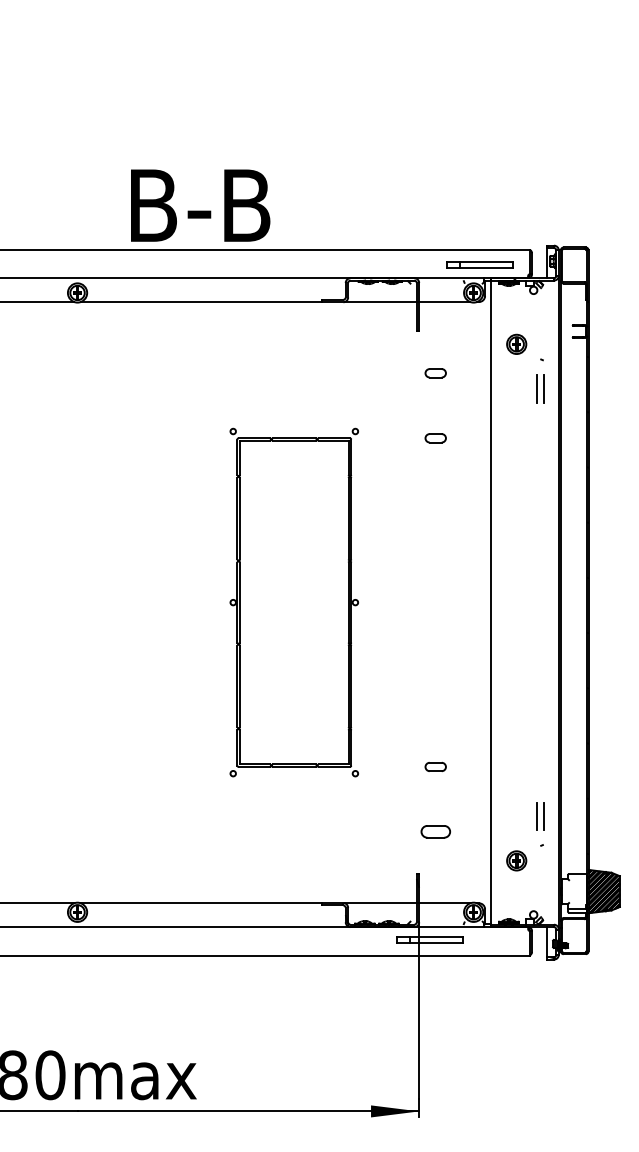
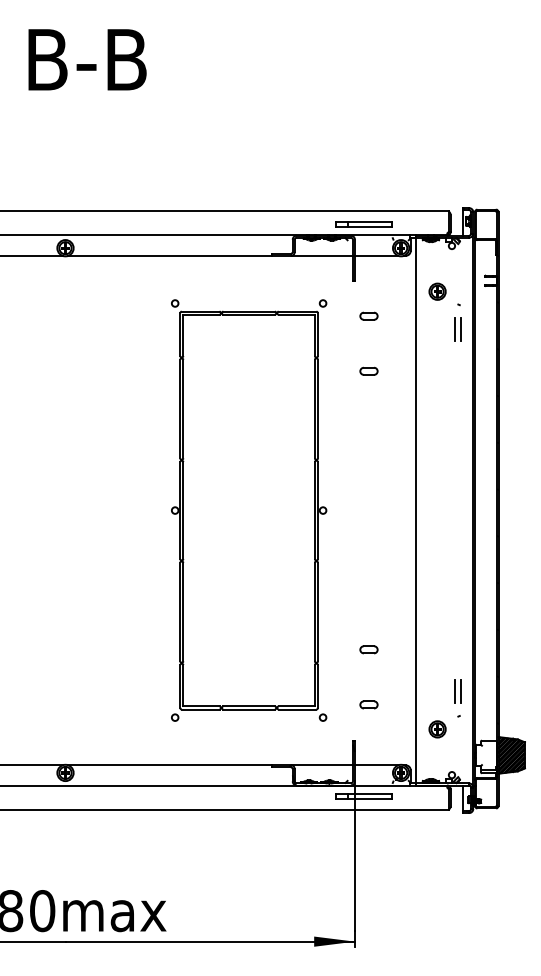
text: (200, 205) -> (87, 59), moved
part: (479, 264) -> (363, 224), moved
part: (294, 602) -> (249, 510), size x1.43
part: (435, 832) -> (368, 705), size x0.71

